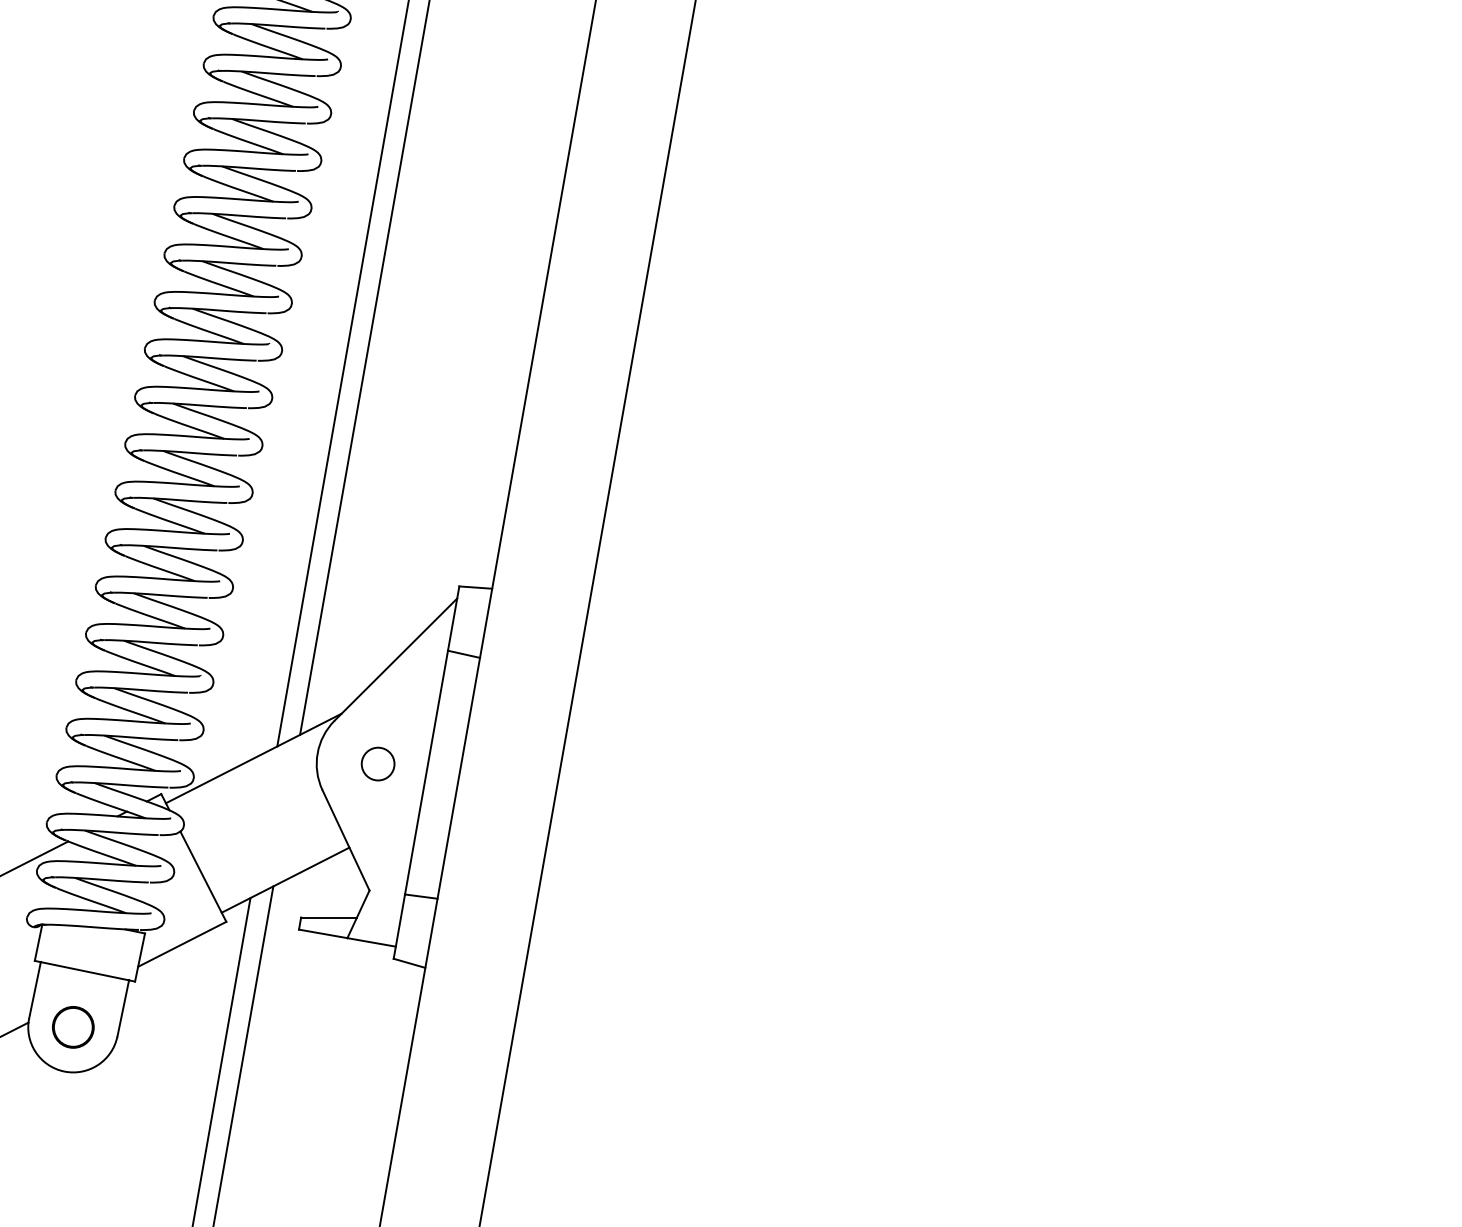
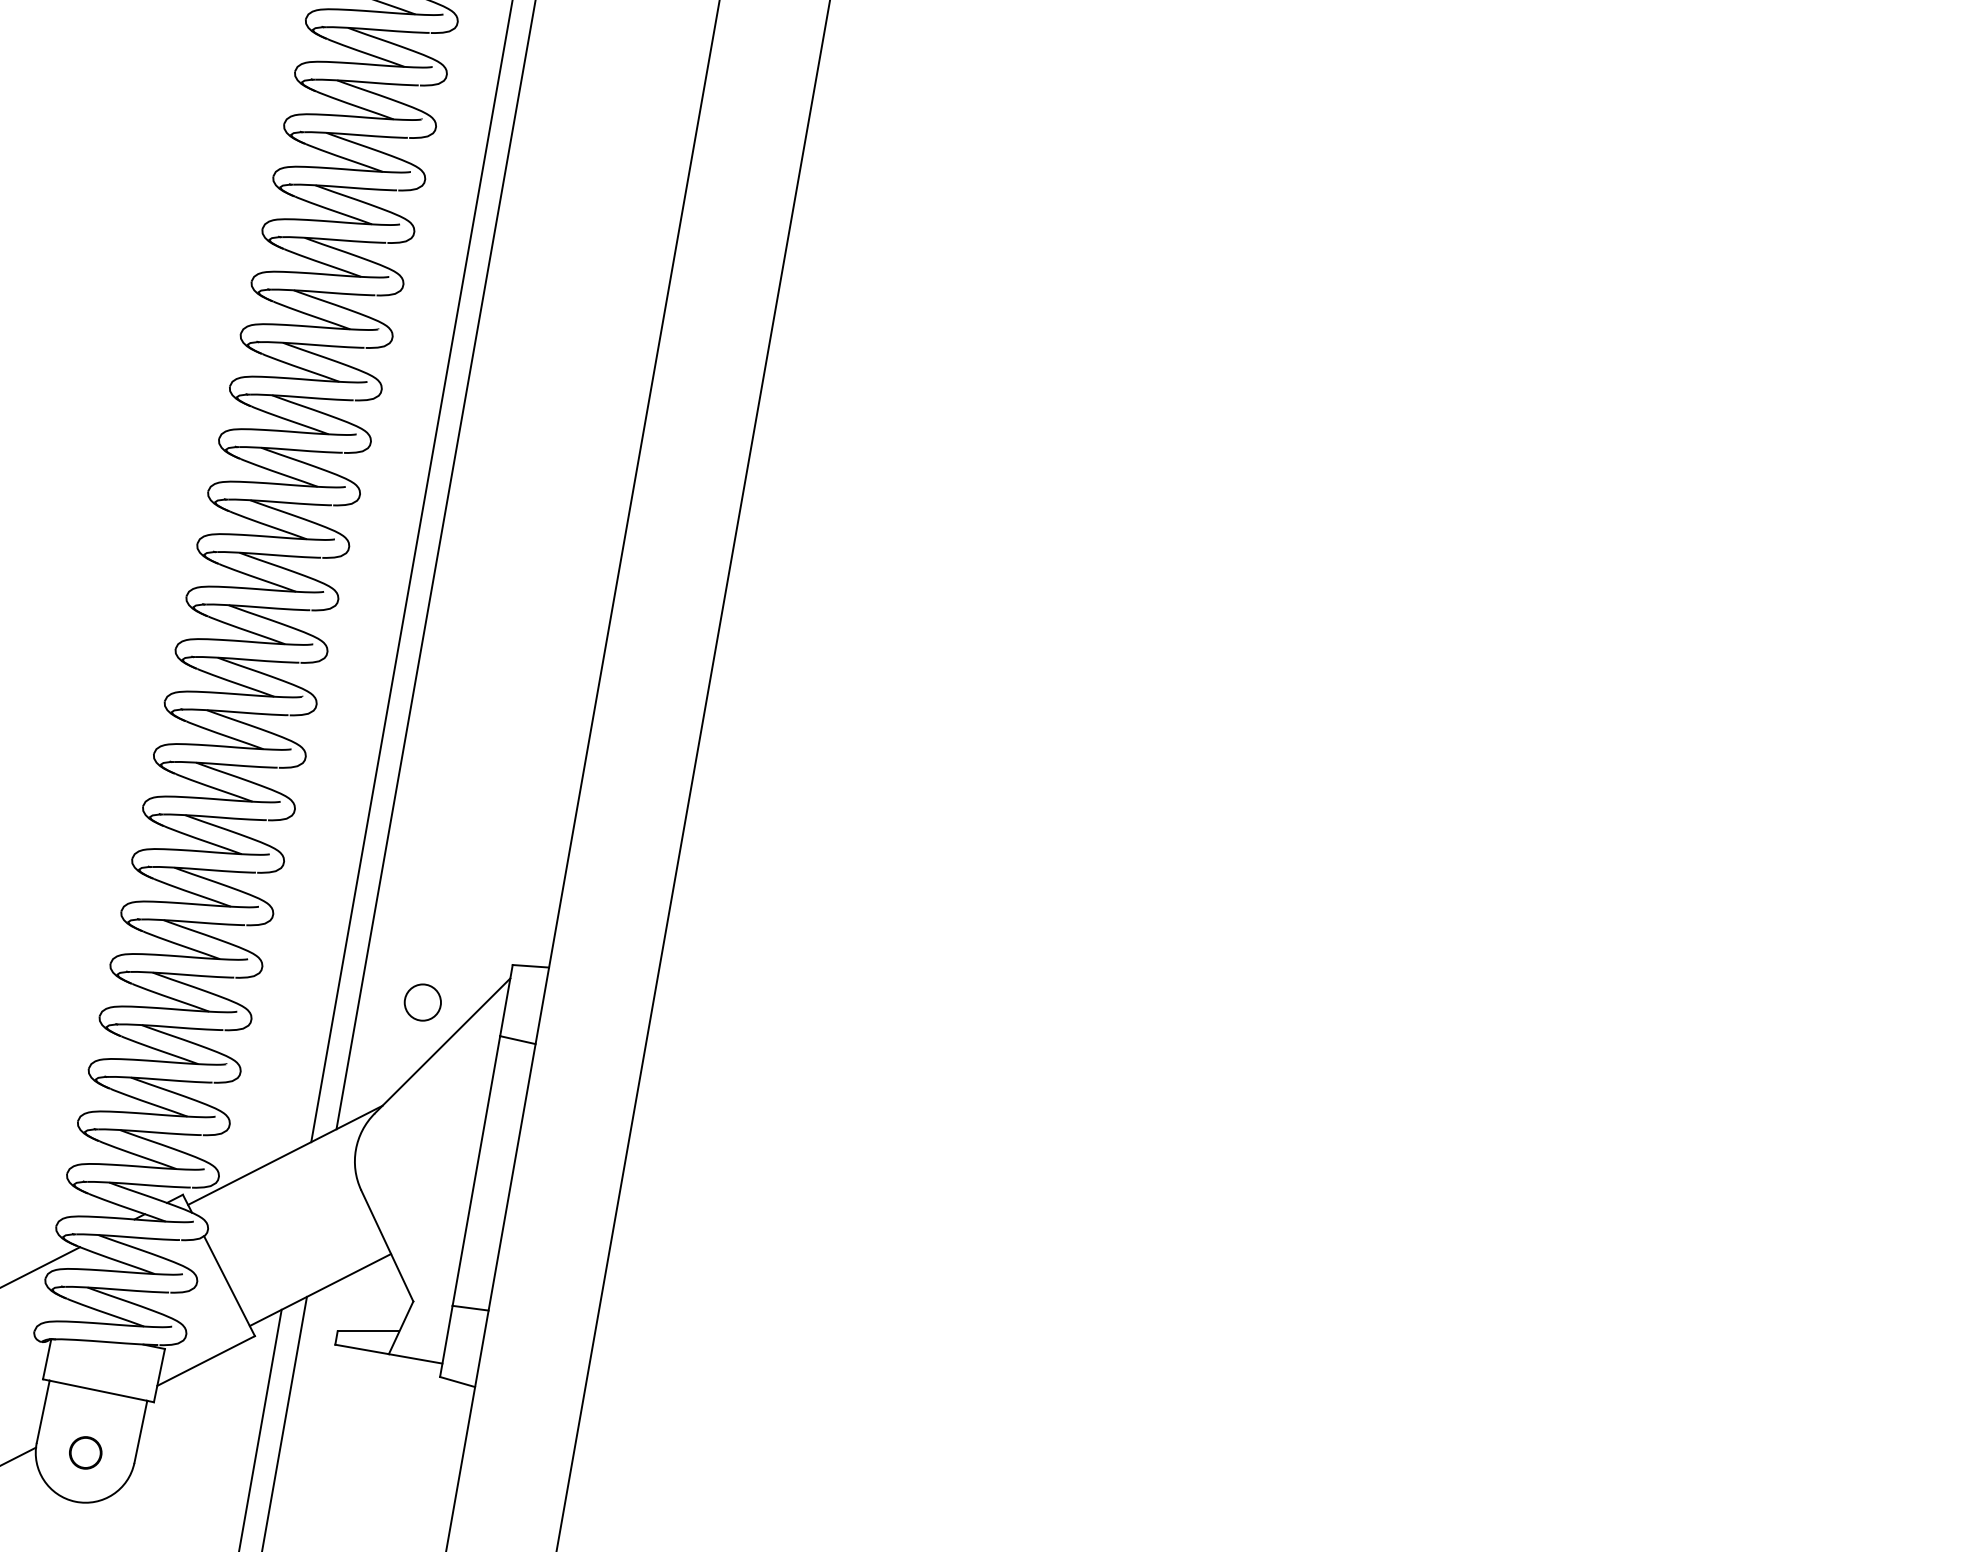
circle: (377, 764) -> (422, 1002), moved
part: (73, 1027) -> (85, 1452), size x0.7

